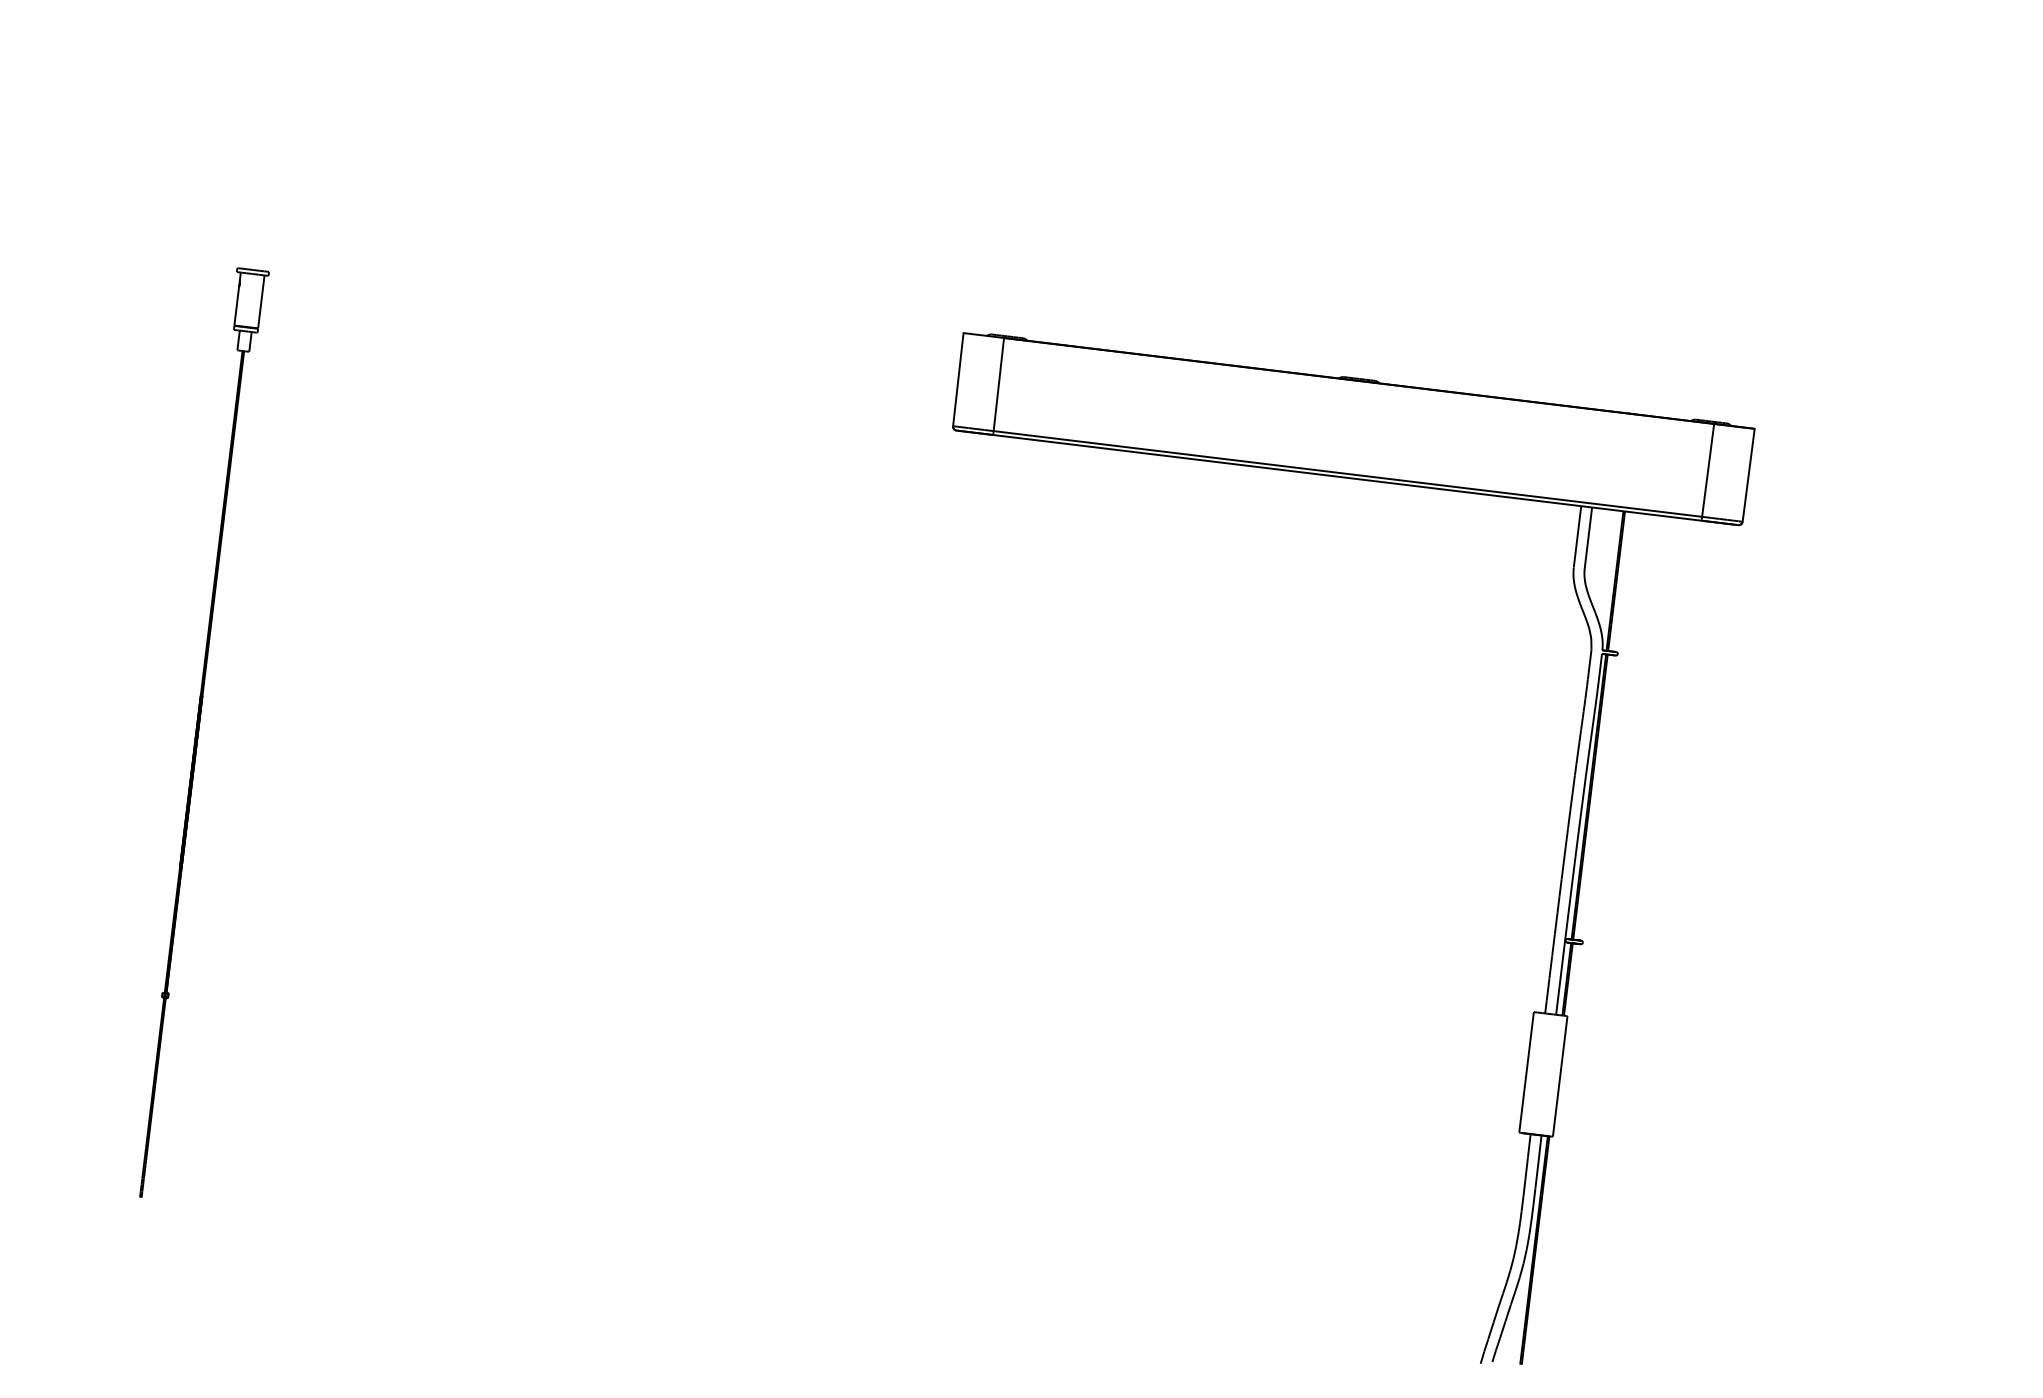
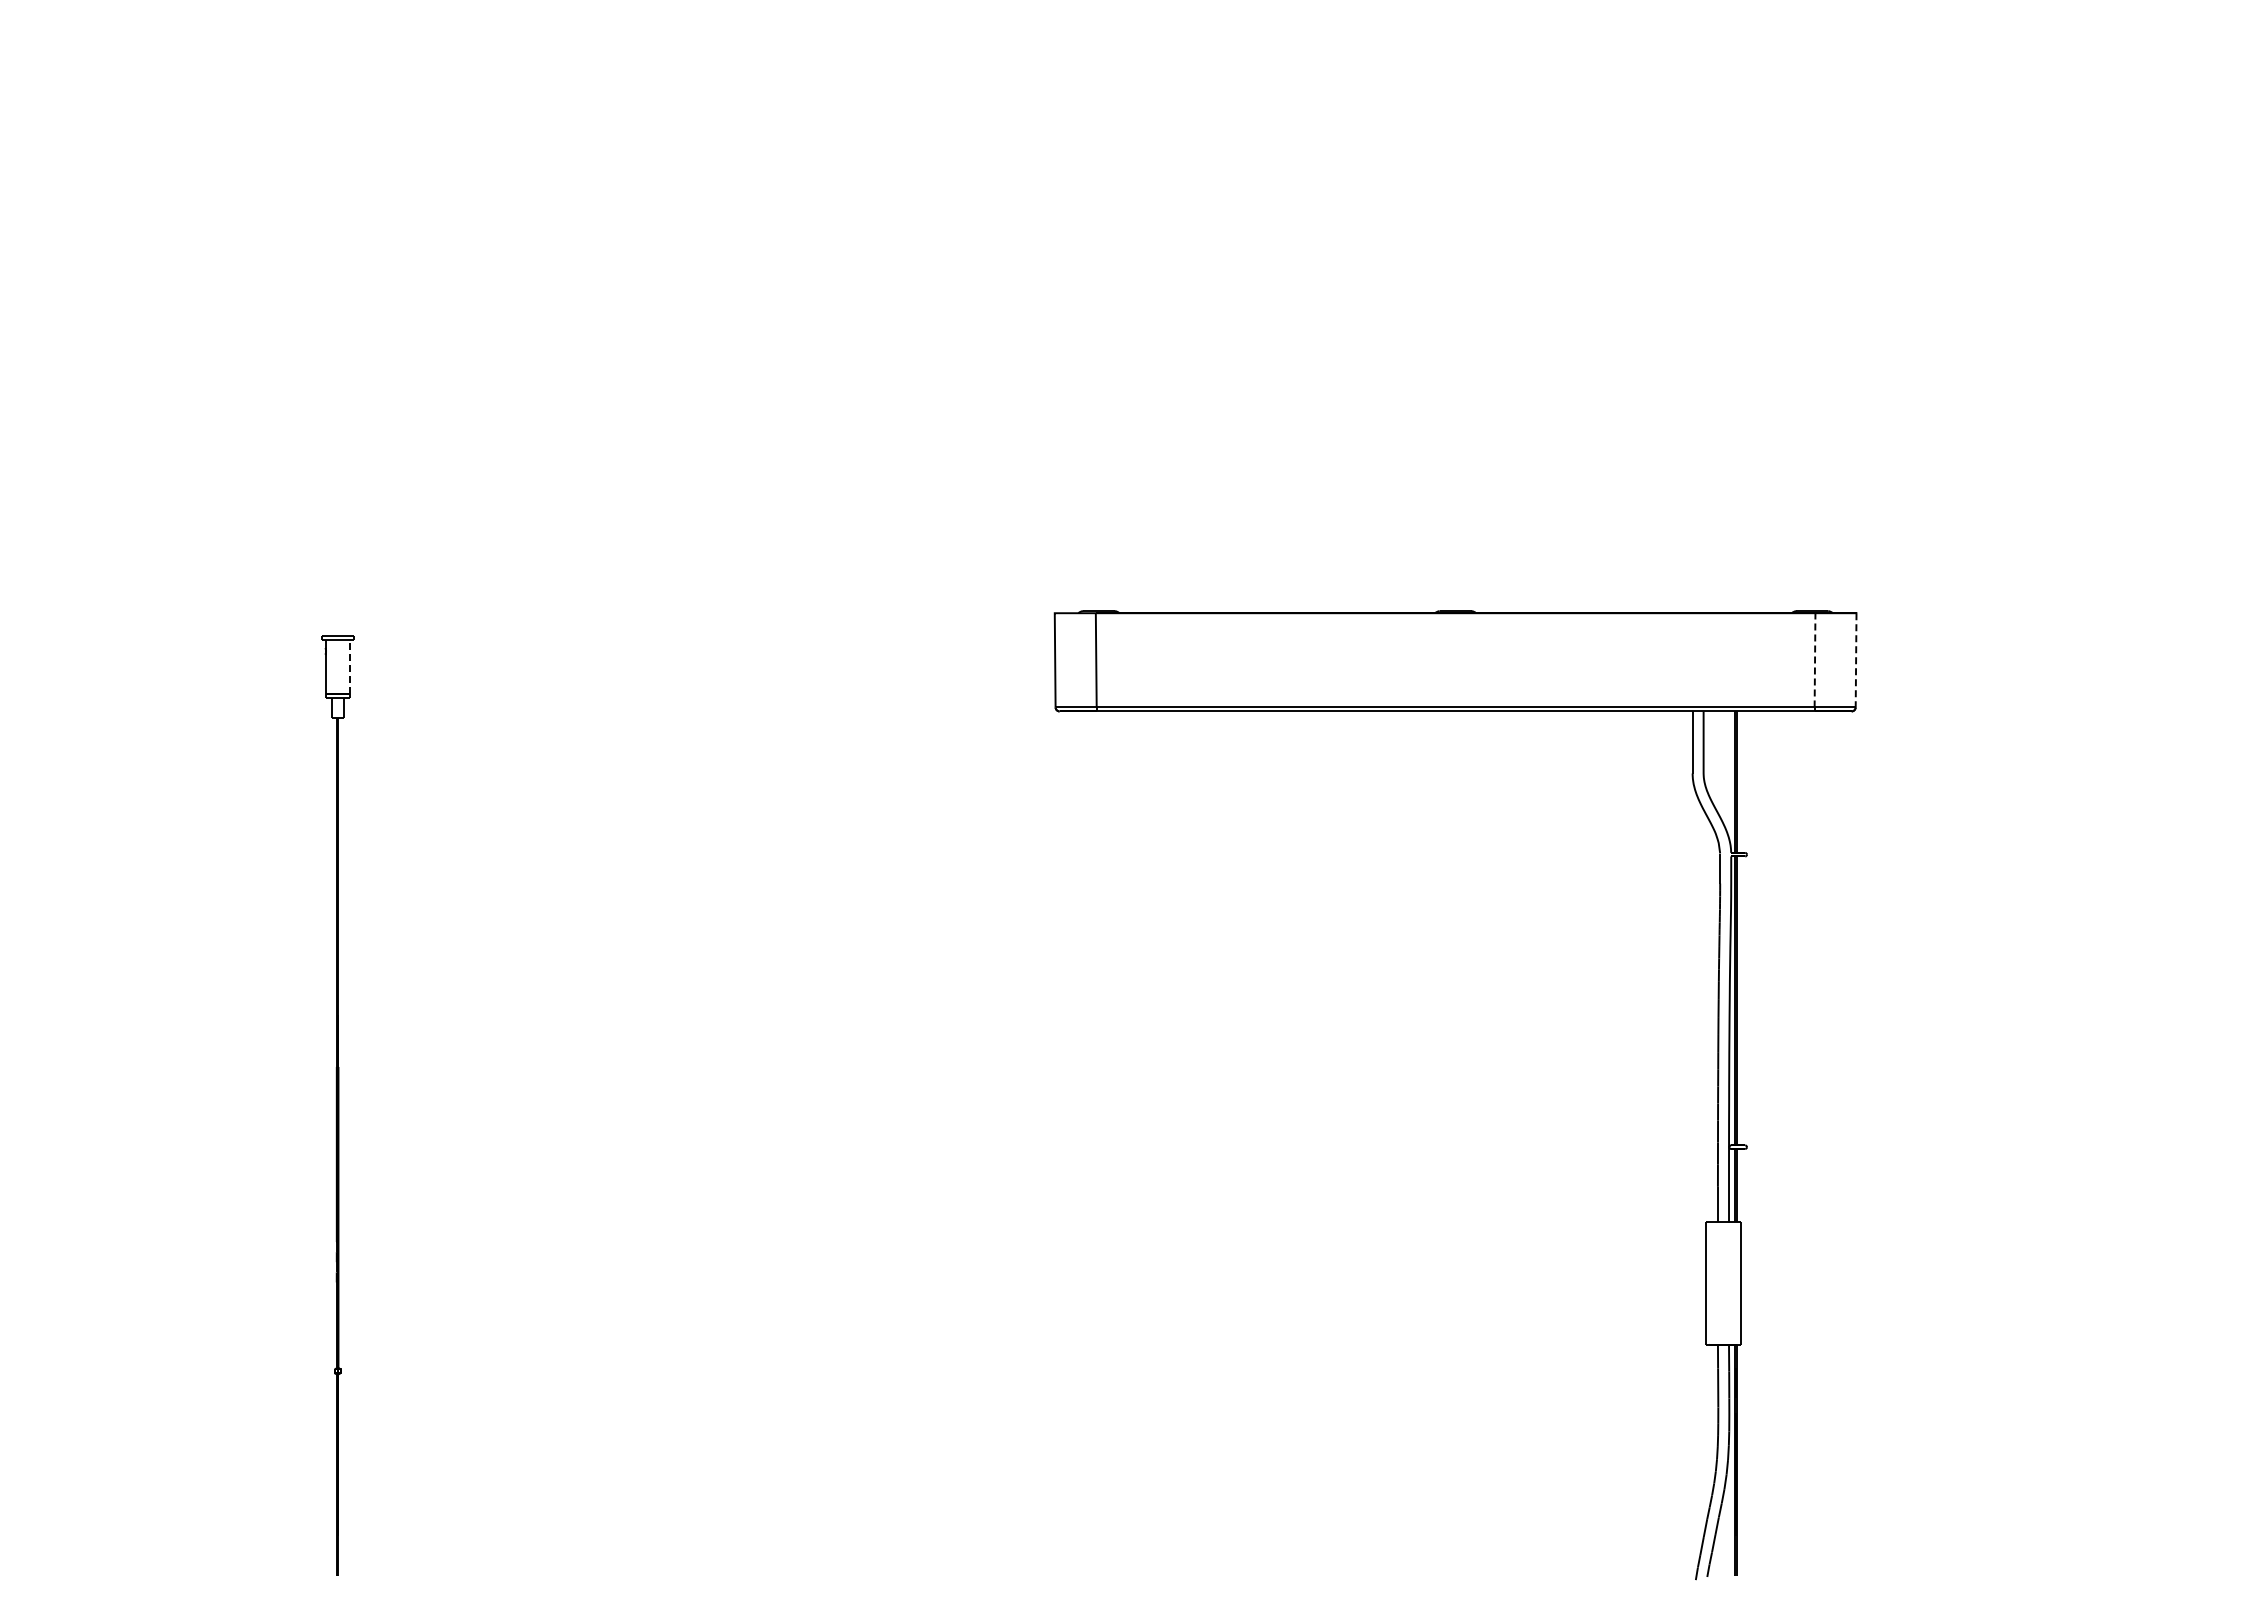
line: (261, 301) -> (349, 666), solid -> dashed
line: (1708, 469) -> (1815, 659), solid -> dashed
line: (1749, 475) -> (1856, 660), solid -> dashed

